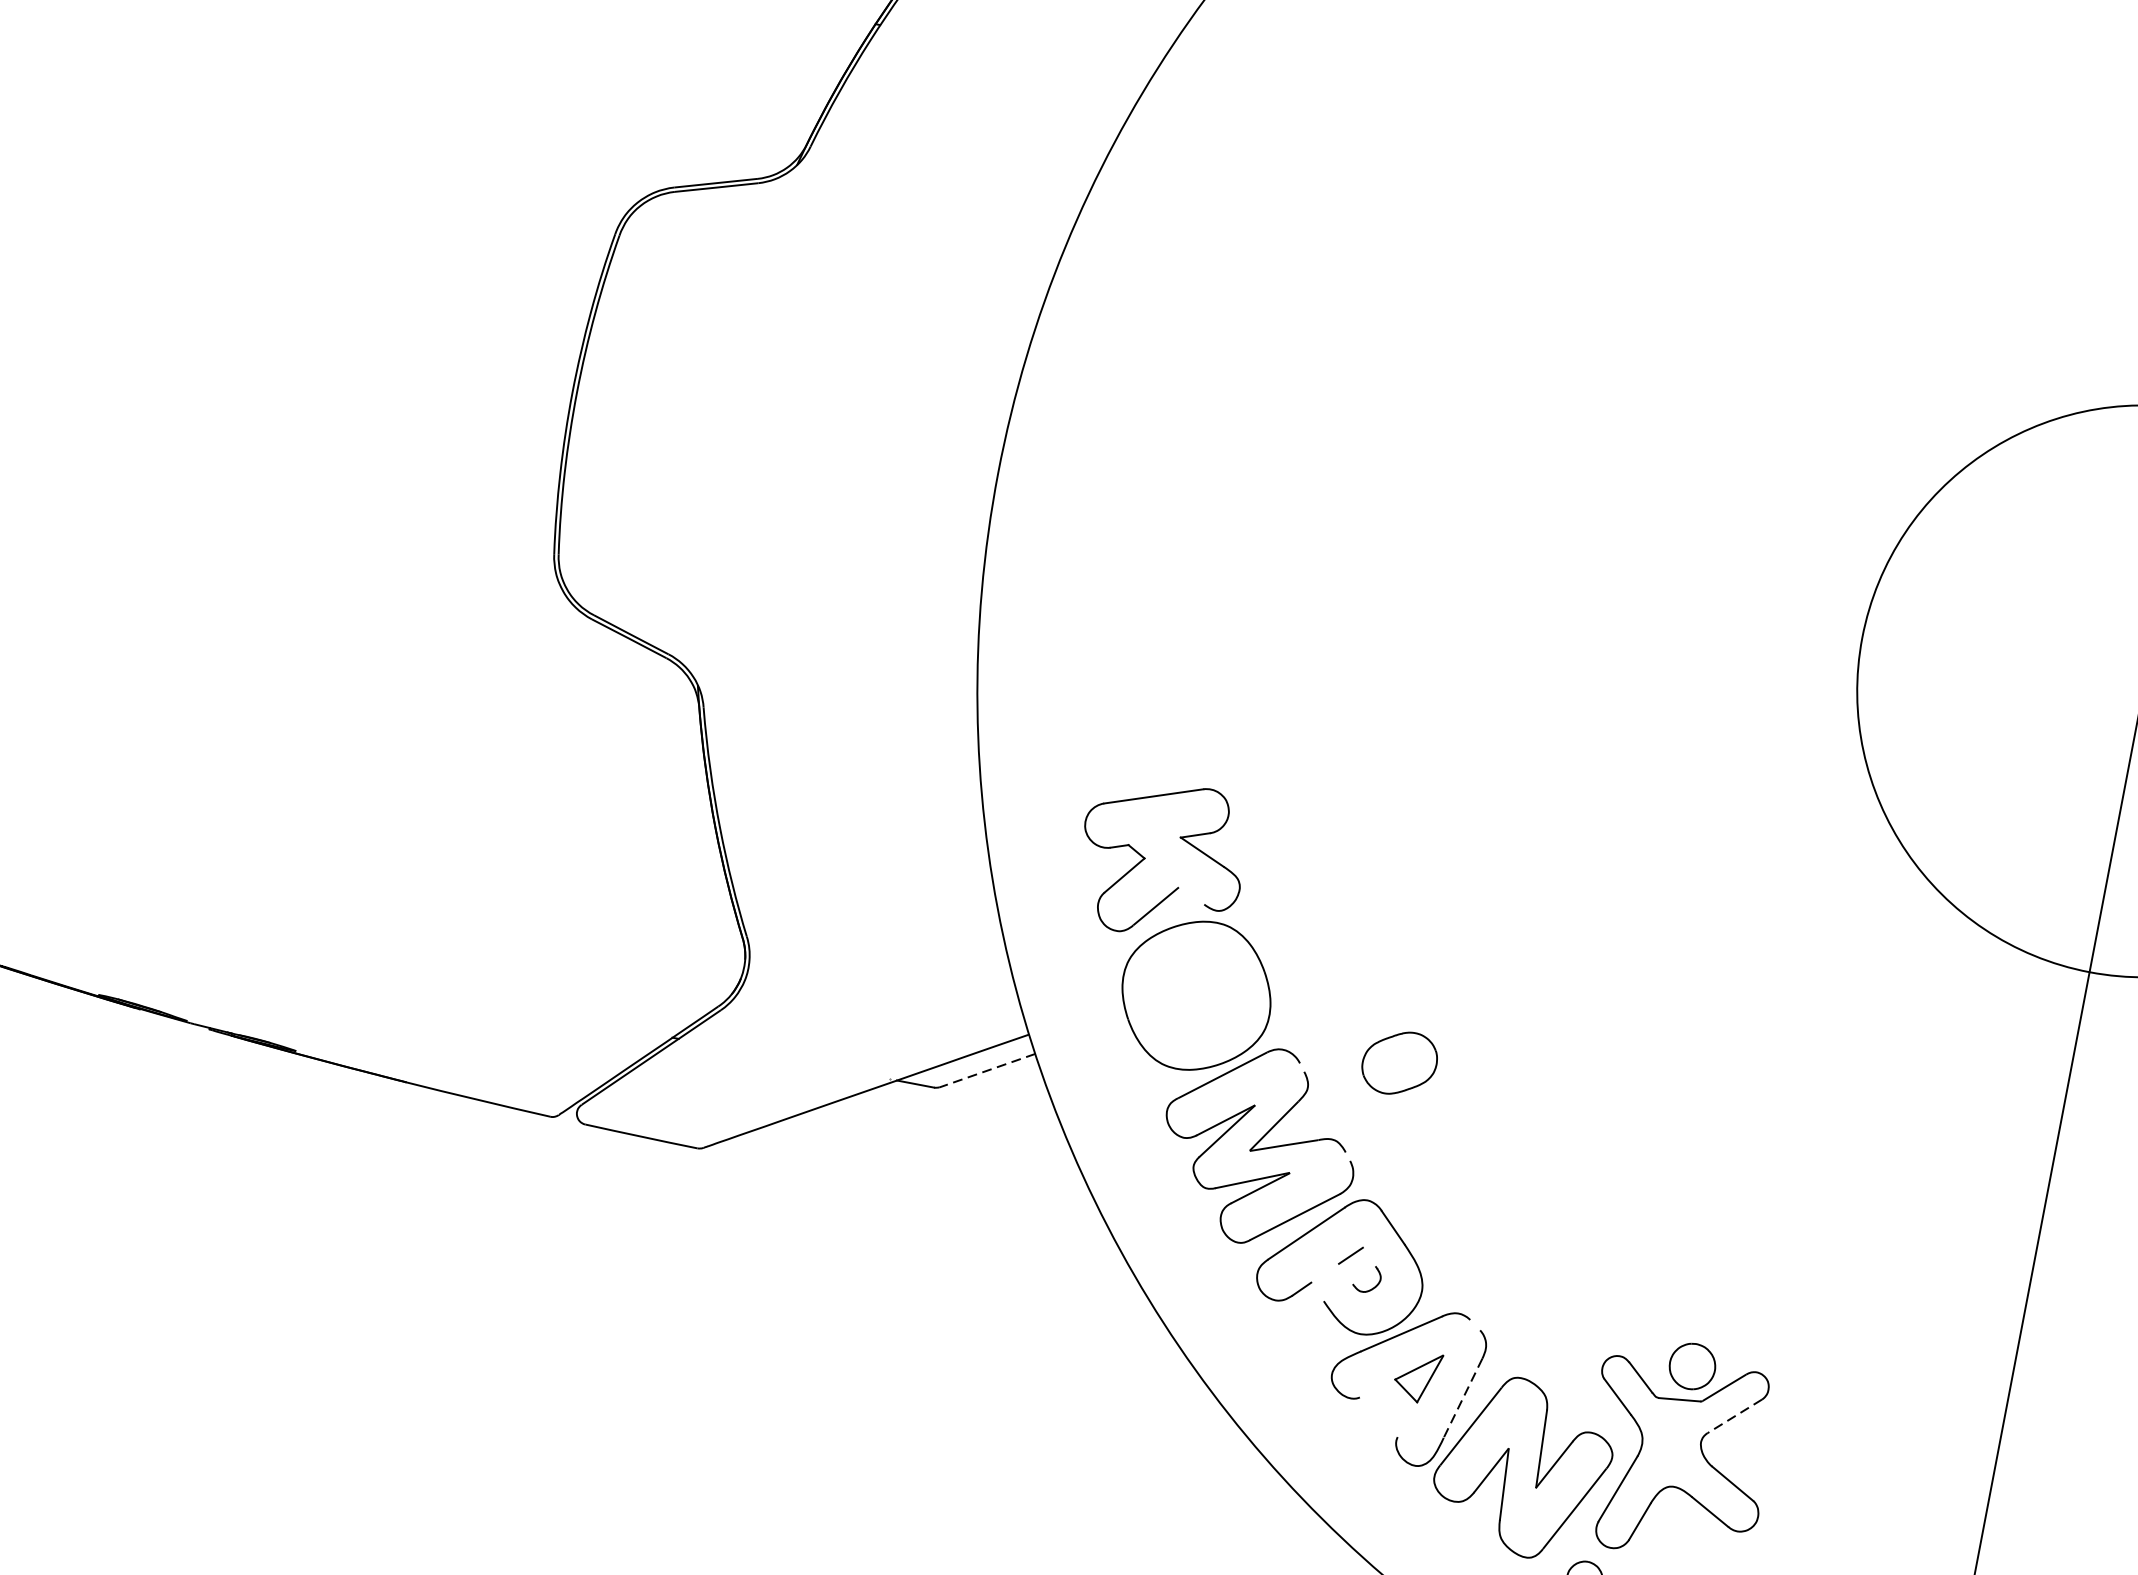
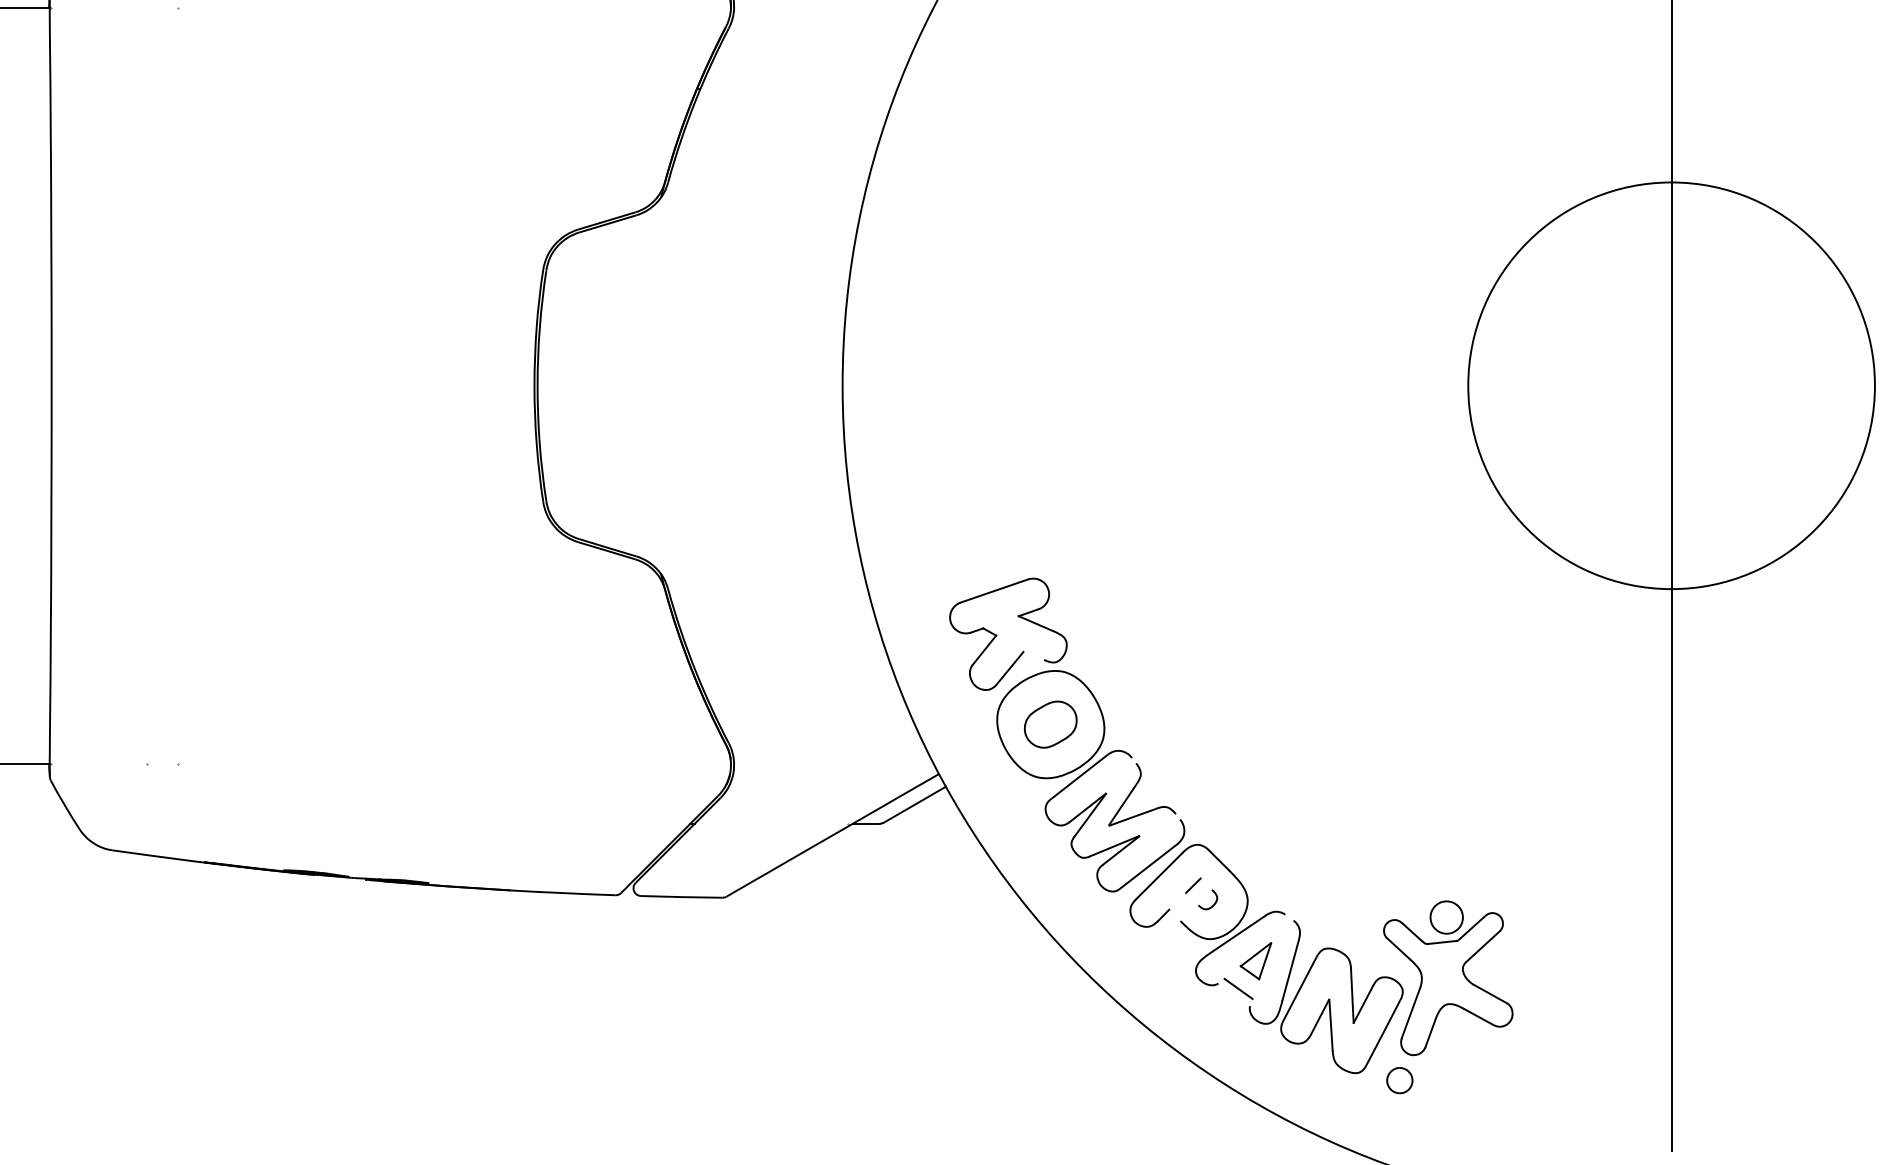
part: (1399, 1062) -> (1050, 724), moved
line: (986, 1071) -> (914, 805), dashed -> solid
line: (1462, 1398) -> (1290, 970), dashed -> solid
line: (1386, 1409) -> (1238, 988), added
line: (1734, 1415) -> (1482, 946), dashed -> solid

